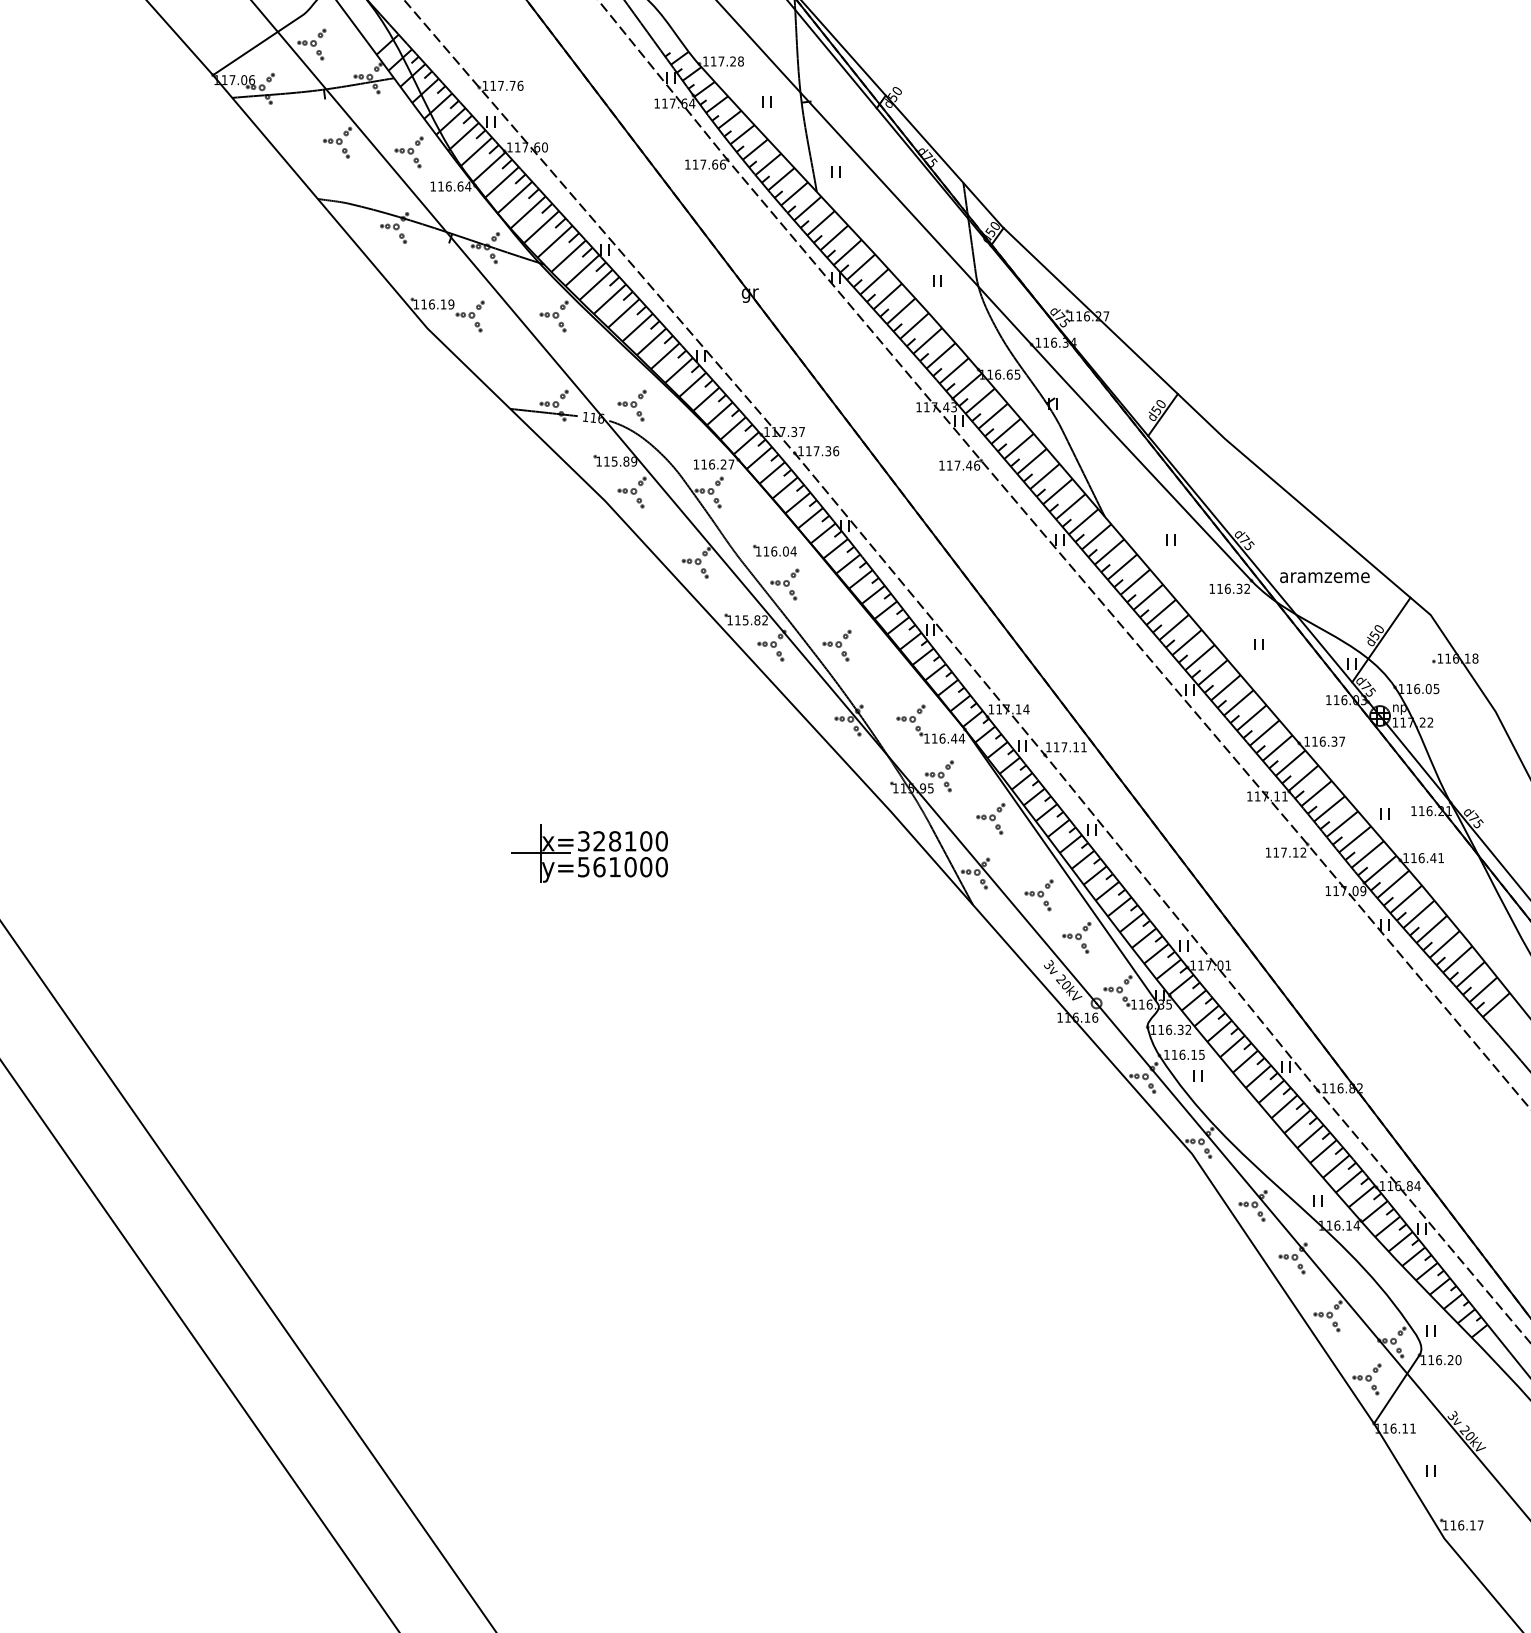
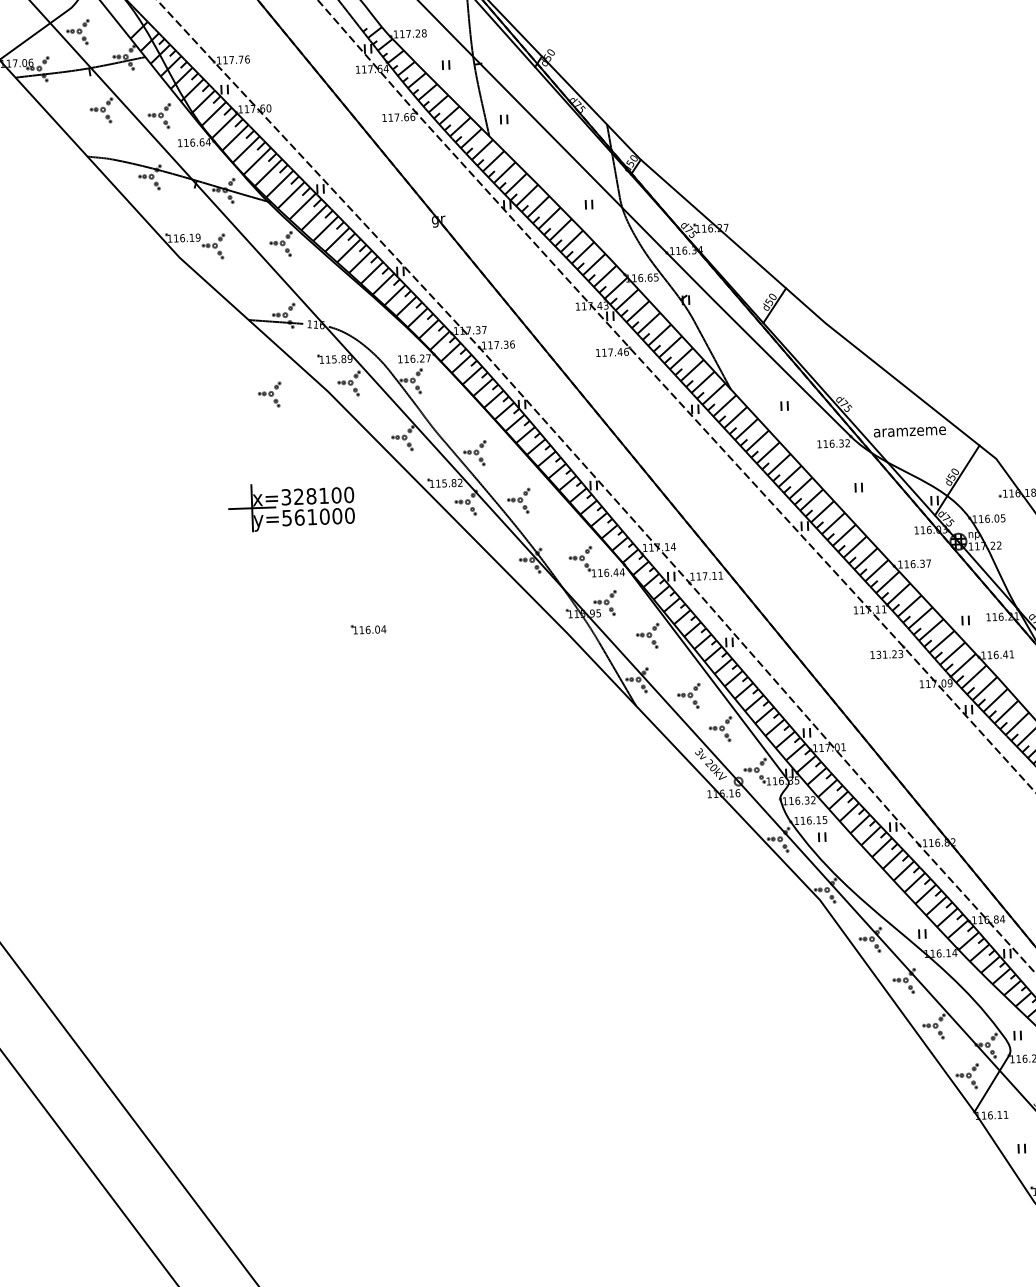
part: (631, 405) -> (269, 394), moved
part: (774, 550) -> (368, 629), moved
text: (1289, 852) -> (889, 654), 117.12 -> 131.23
part: (589, 853) -> (291, 506), moved

